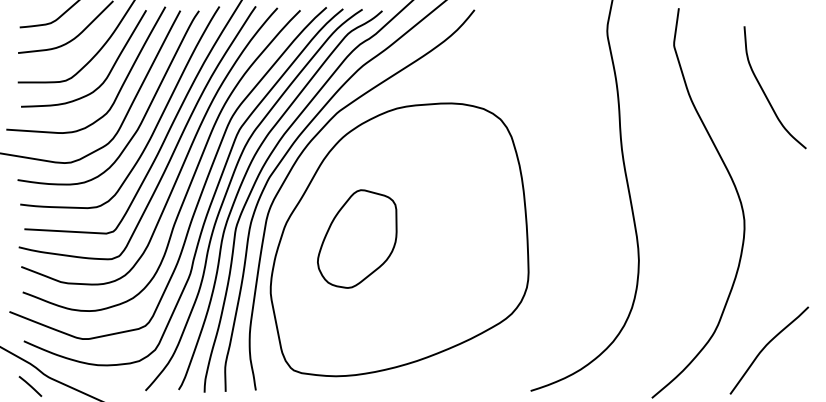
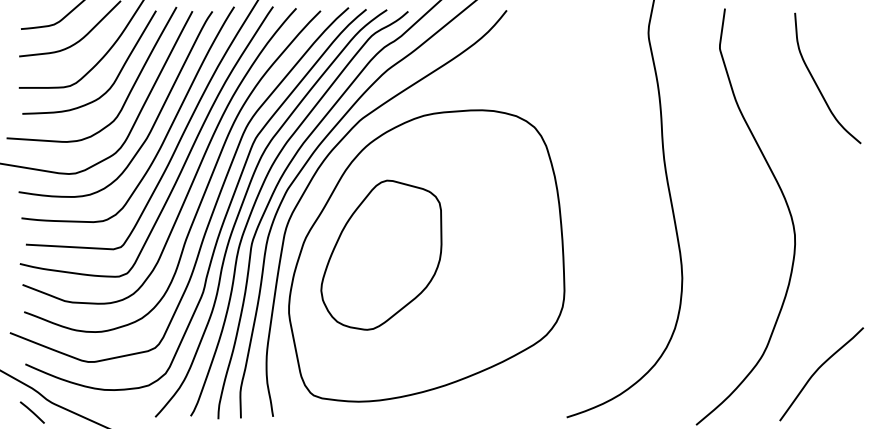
curve: (765, 93) -> (817, 84), moved
part: (357, 238) -> (381, 254), size x1.43

